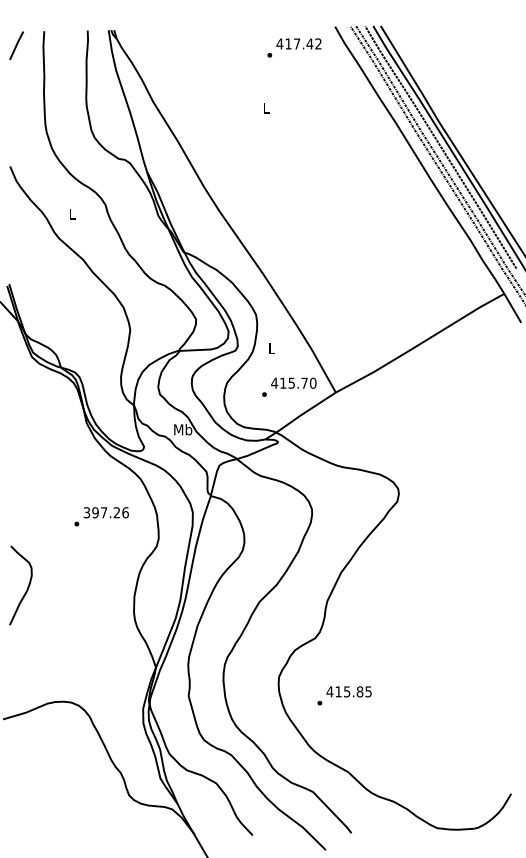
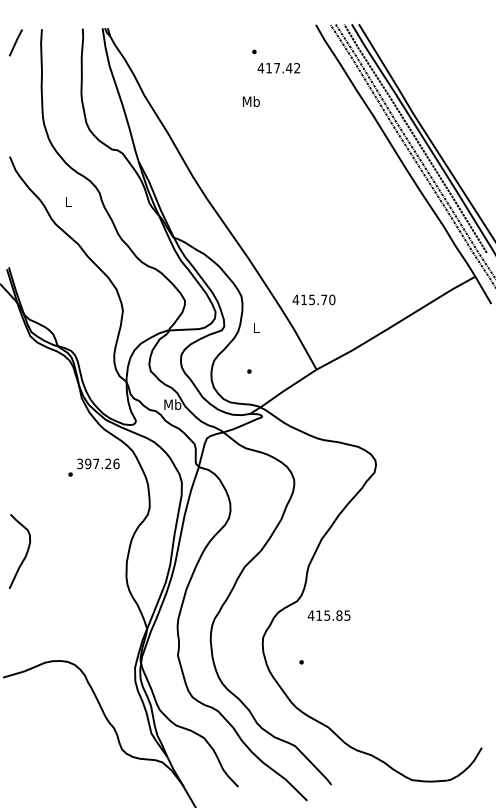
text: (298, 44) -> (278, 68), moved
text: (266, 107) -> (251, 101), L -> Mb
text: (293, 382) -> (313, 299), moved
text: (101, 516) -> (93, 467), moved
text: (348, 691) -> (328, 615), moved

